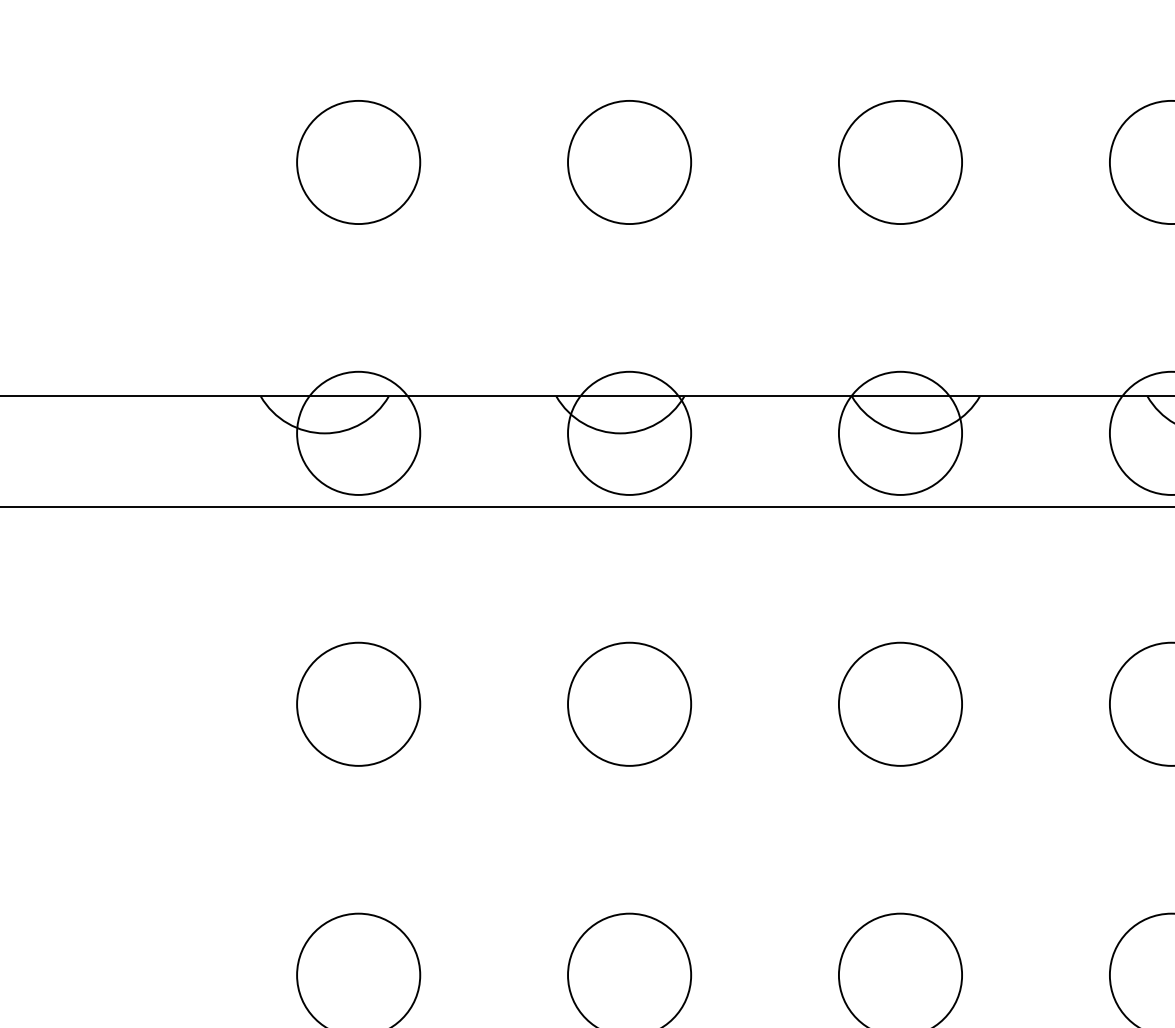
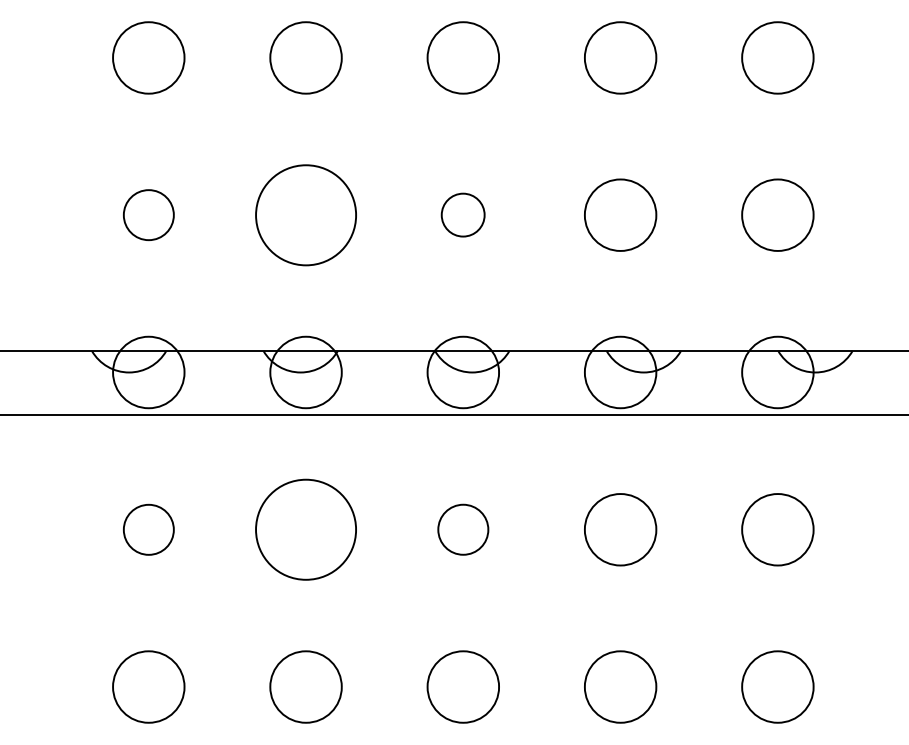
circle: (358, 161) -> (148, 214), size x0.7
circle: (628, 161) -> (305, 214), size x1.4
circle: (899, 161) -> (462, 214), size x0.6
circle: (358, 703) -> (148, 529), size x0.7
circle: (628, 703) -> (305, 529), size x1.4
circle: (900, 703) -> (463, 529), size x0.7

